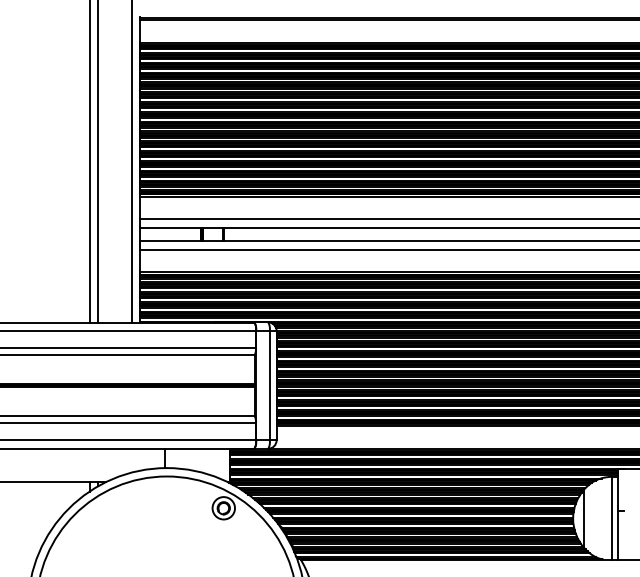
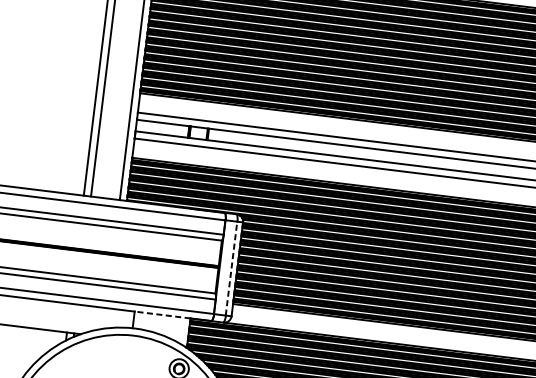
line: (269, 385) -> (231, 268), solid -> dashed
line: (197, 448) -> (162, 314), solid -> dashed

